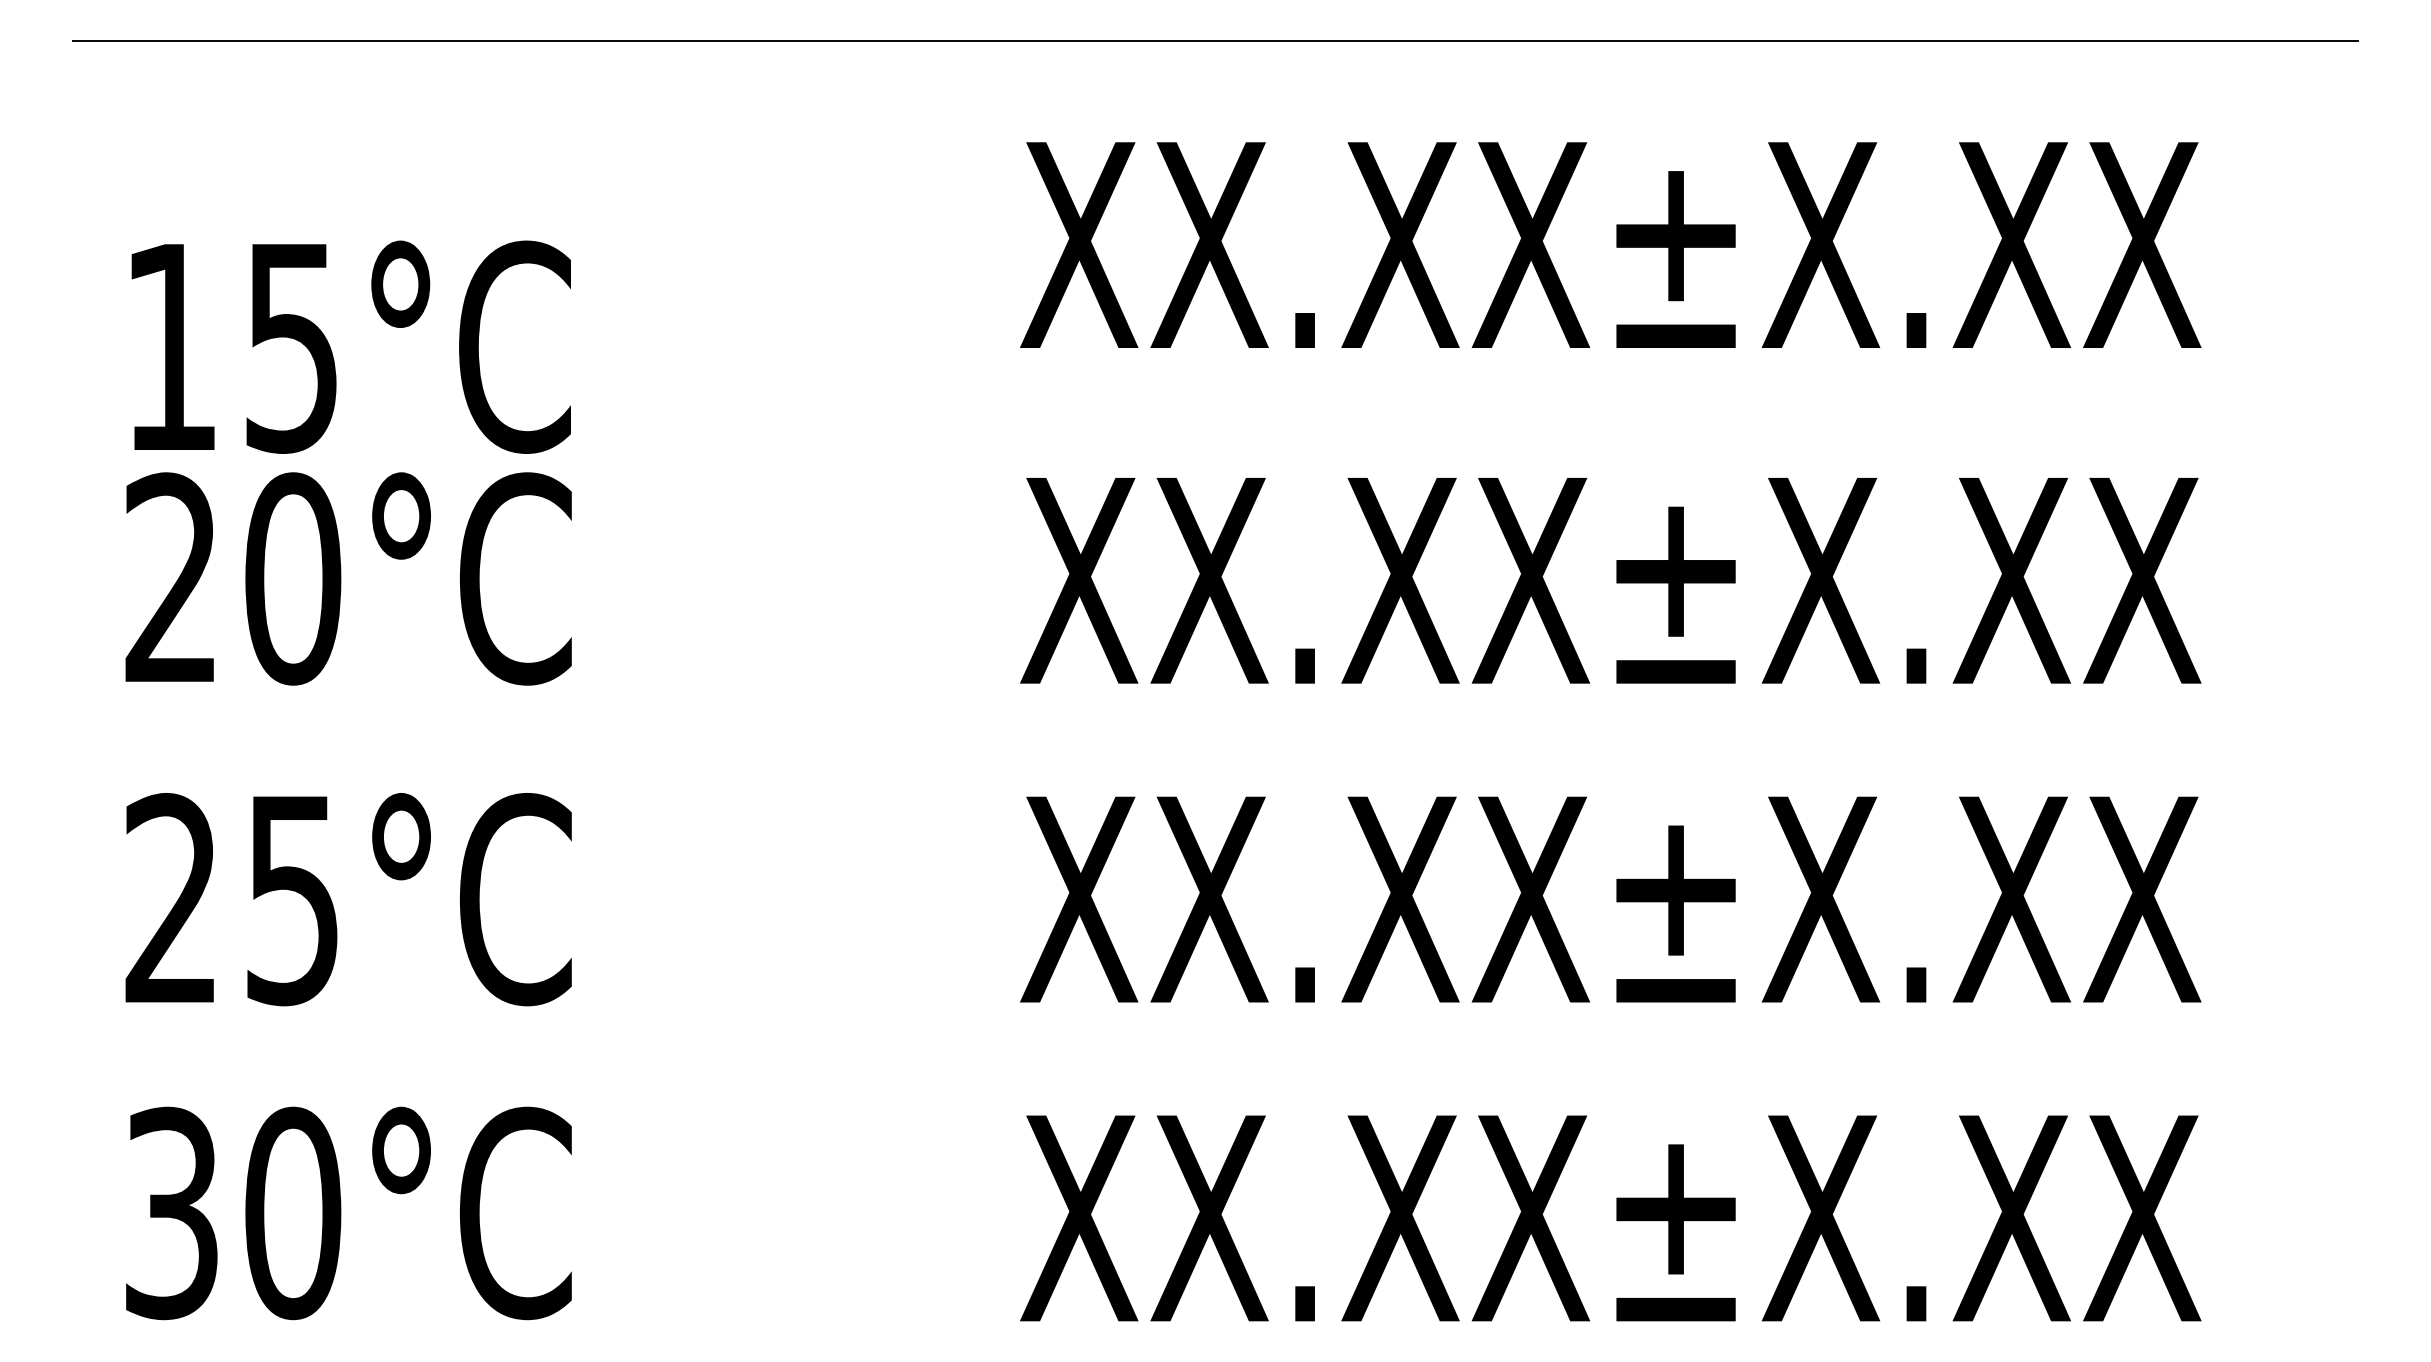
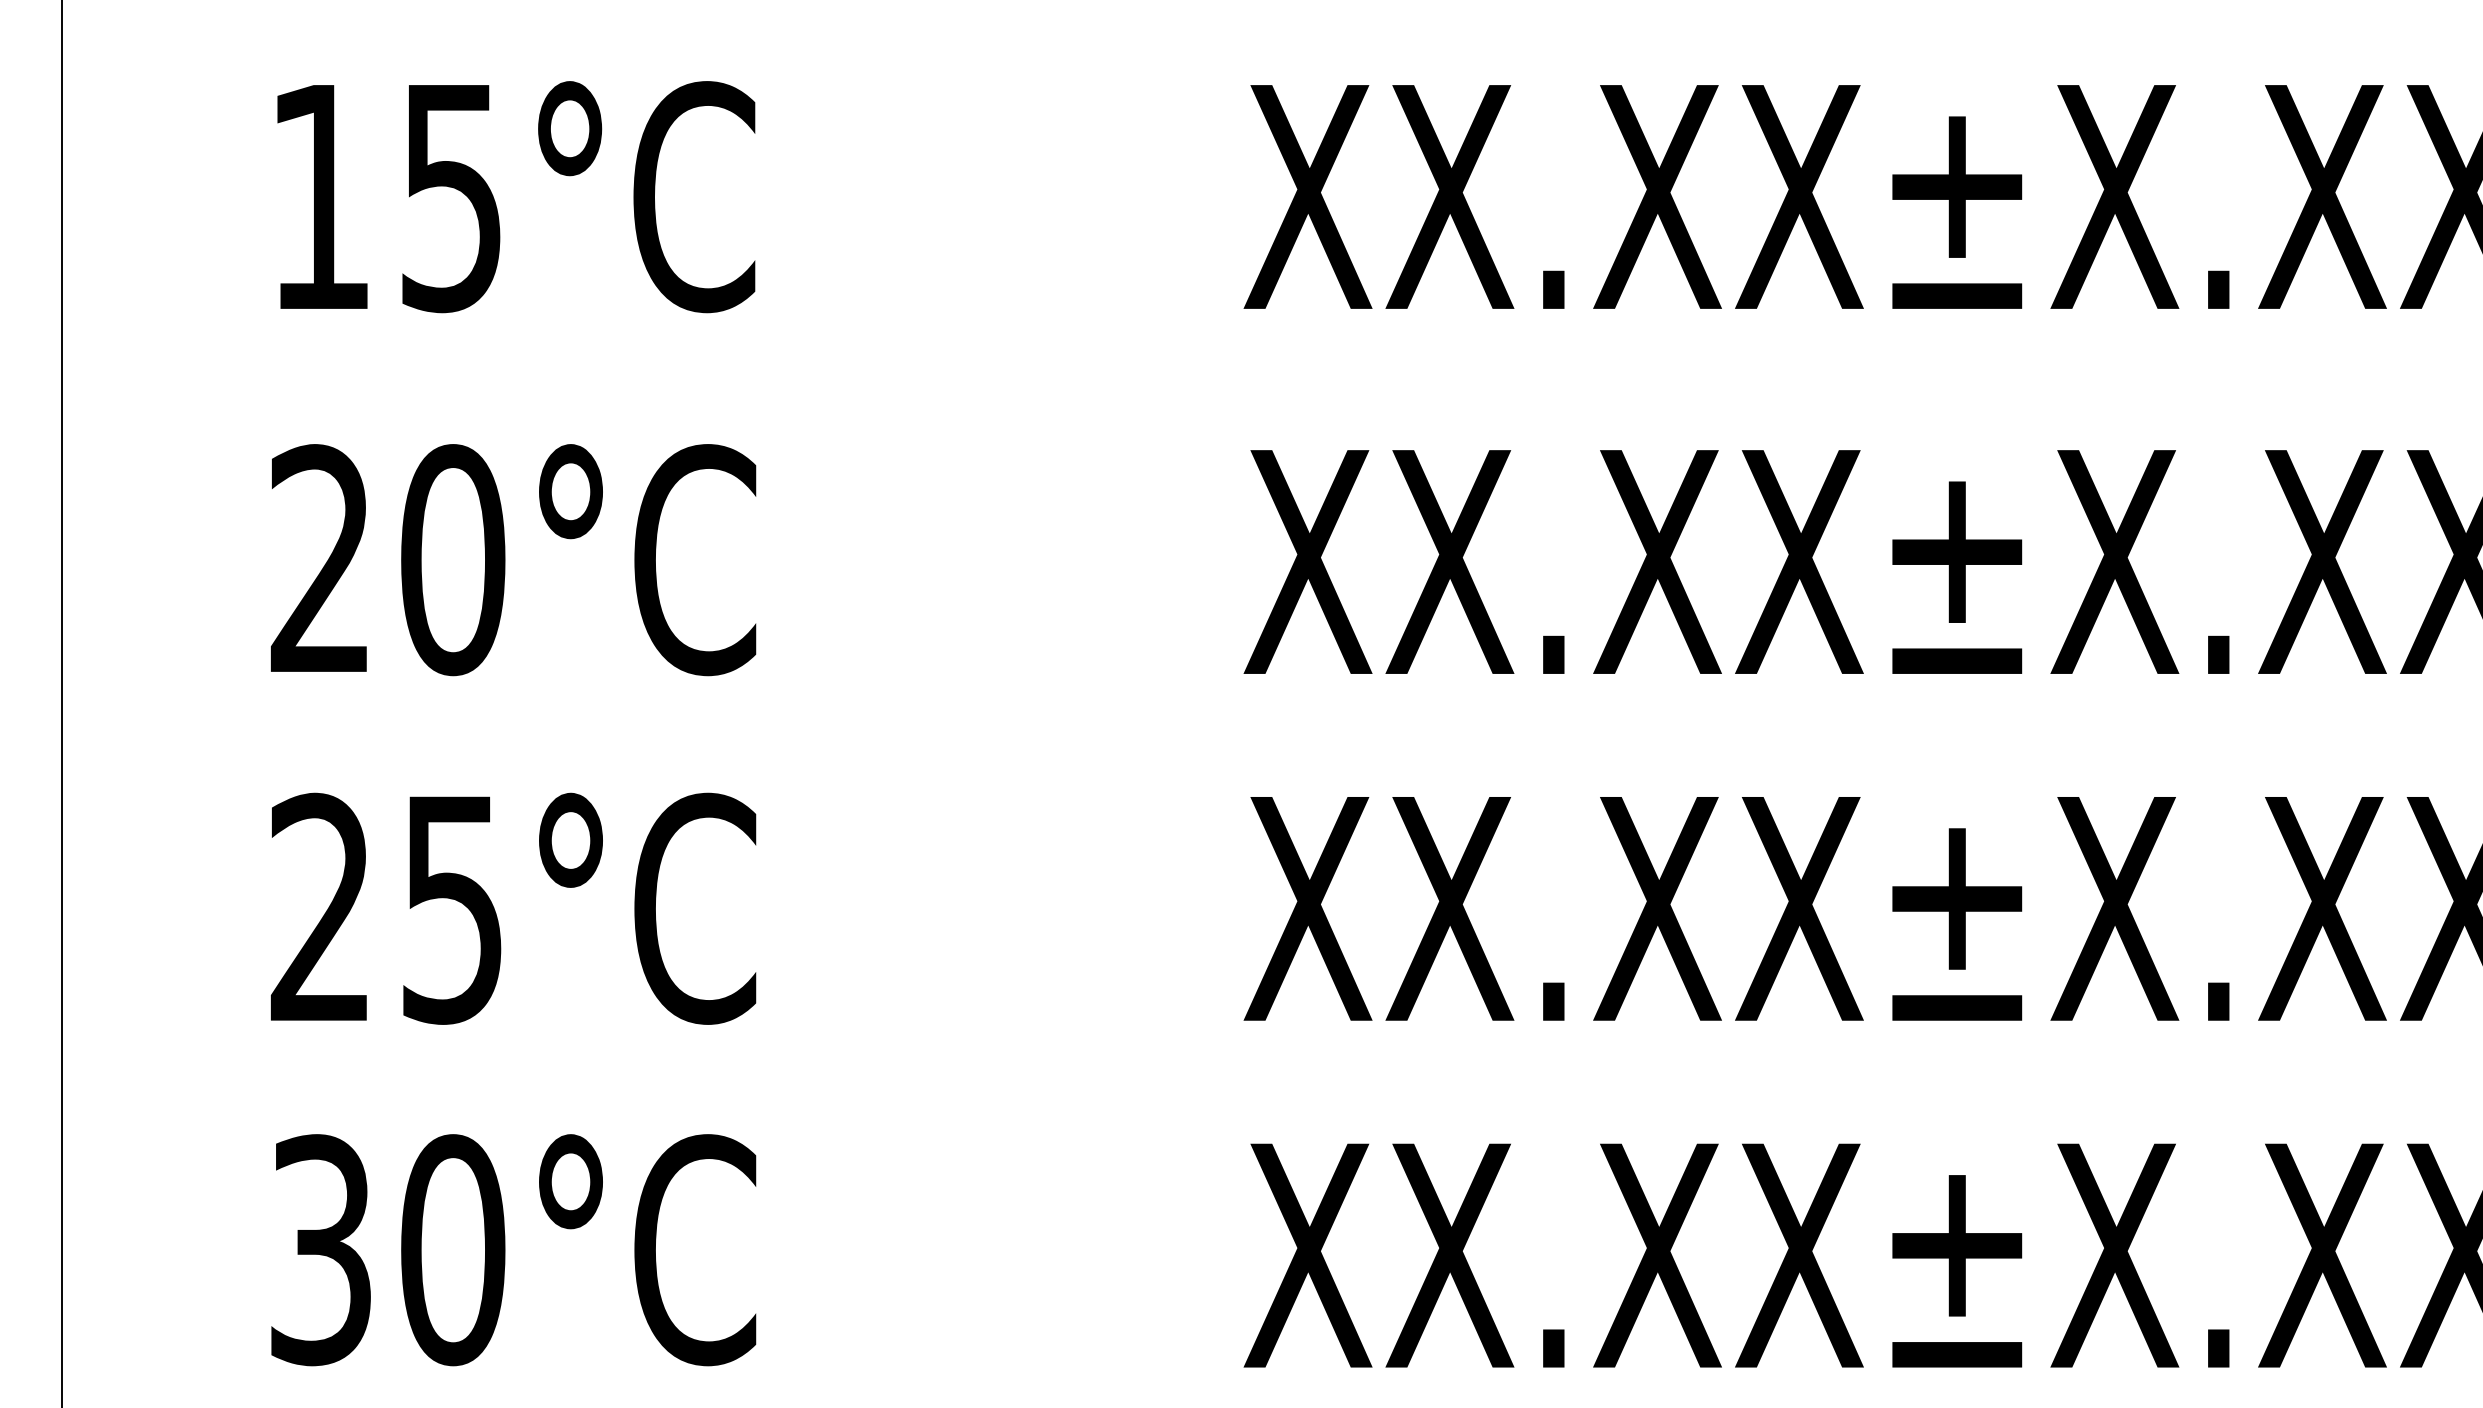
text: (350, 346) -> (515, 196), moved

